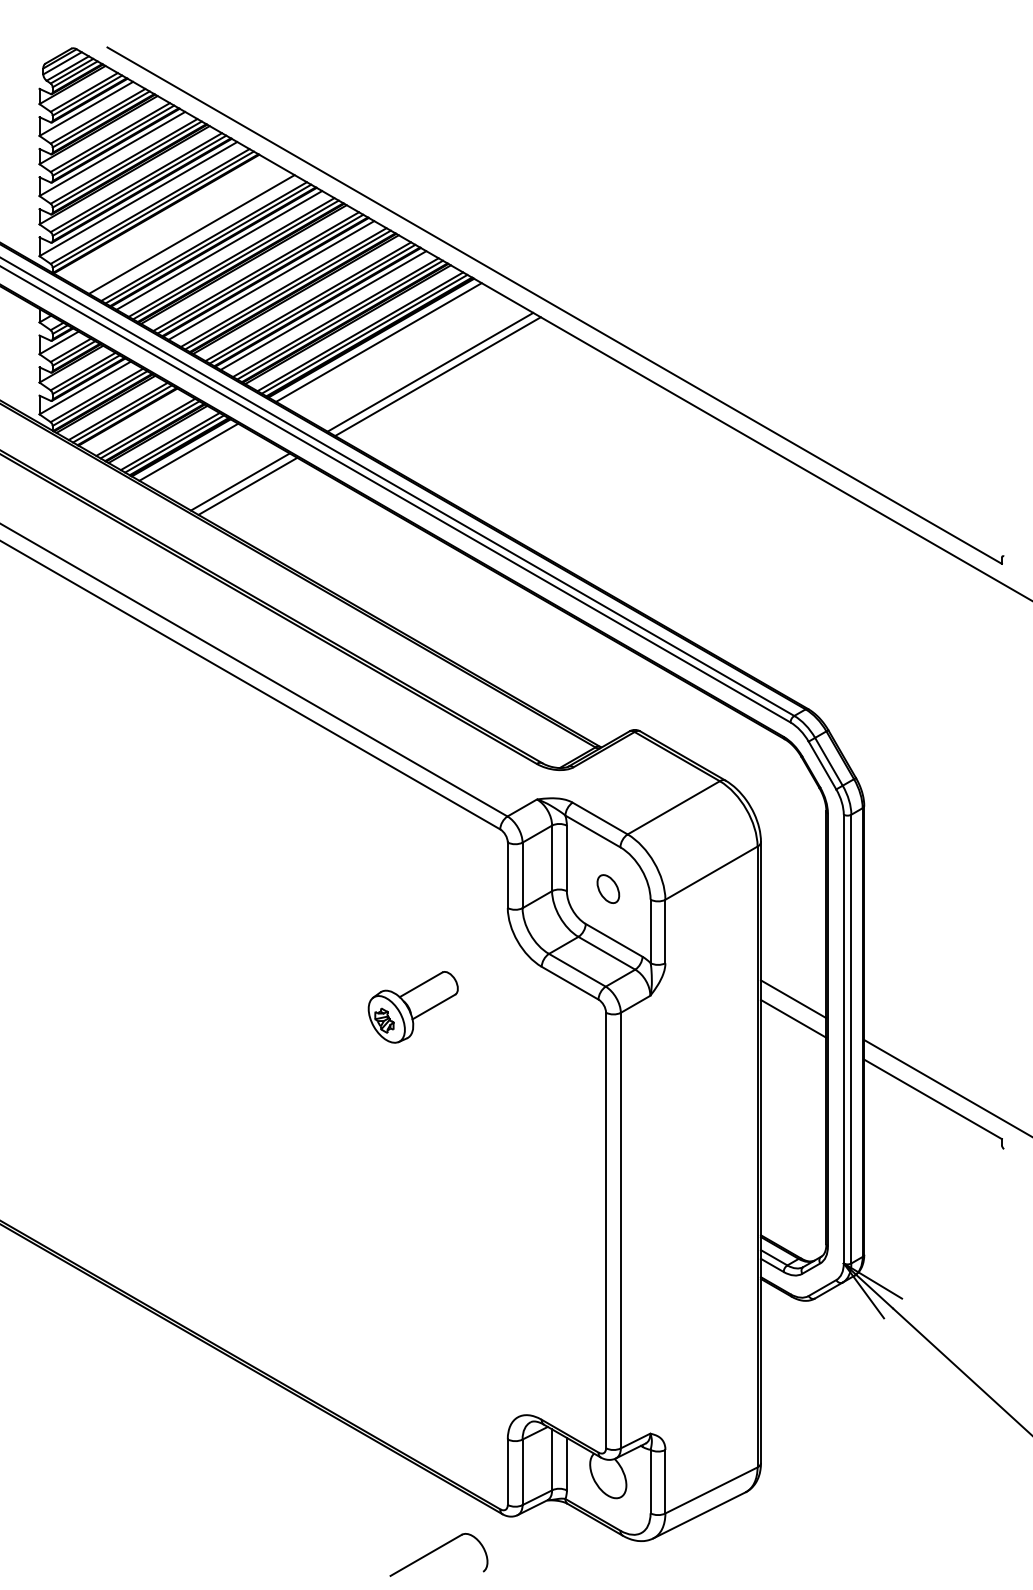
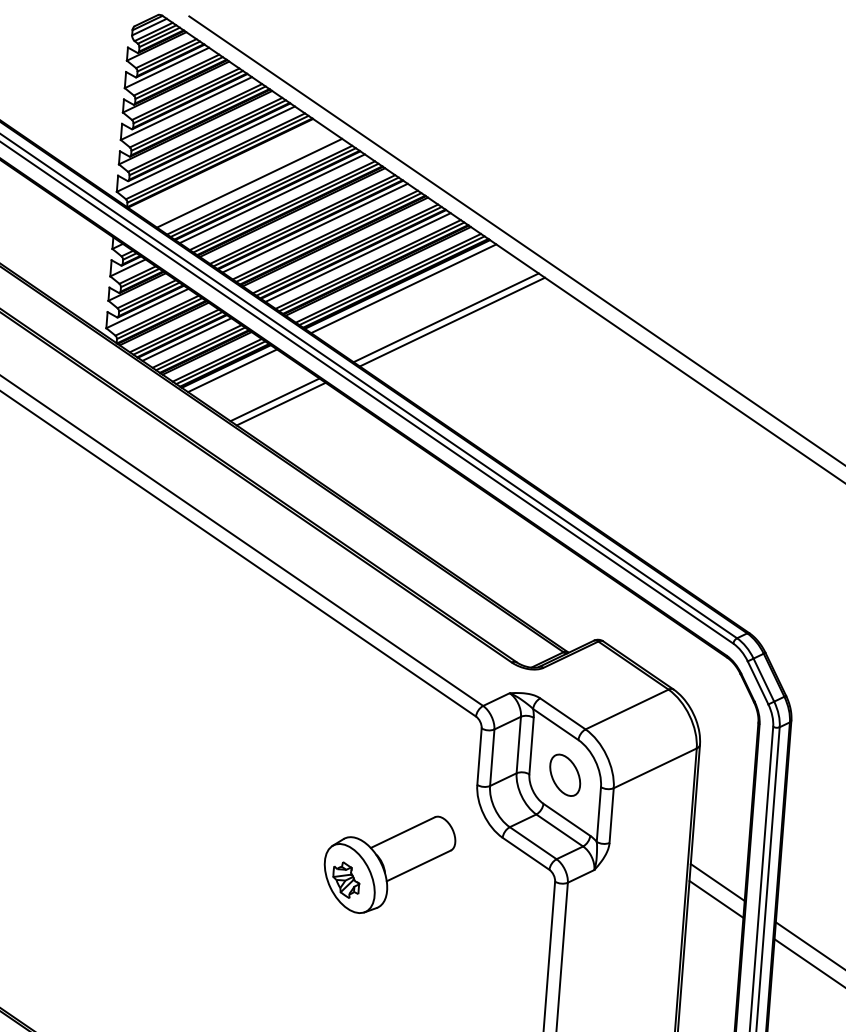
line: (133, 419) -> (187, 338), added
part: (608, 888) -> (565, 774), size x1.67
part: (413, 1007) -> (389, 864), size x1.67

